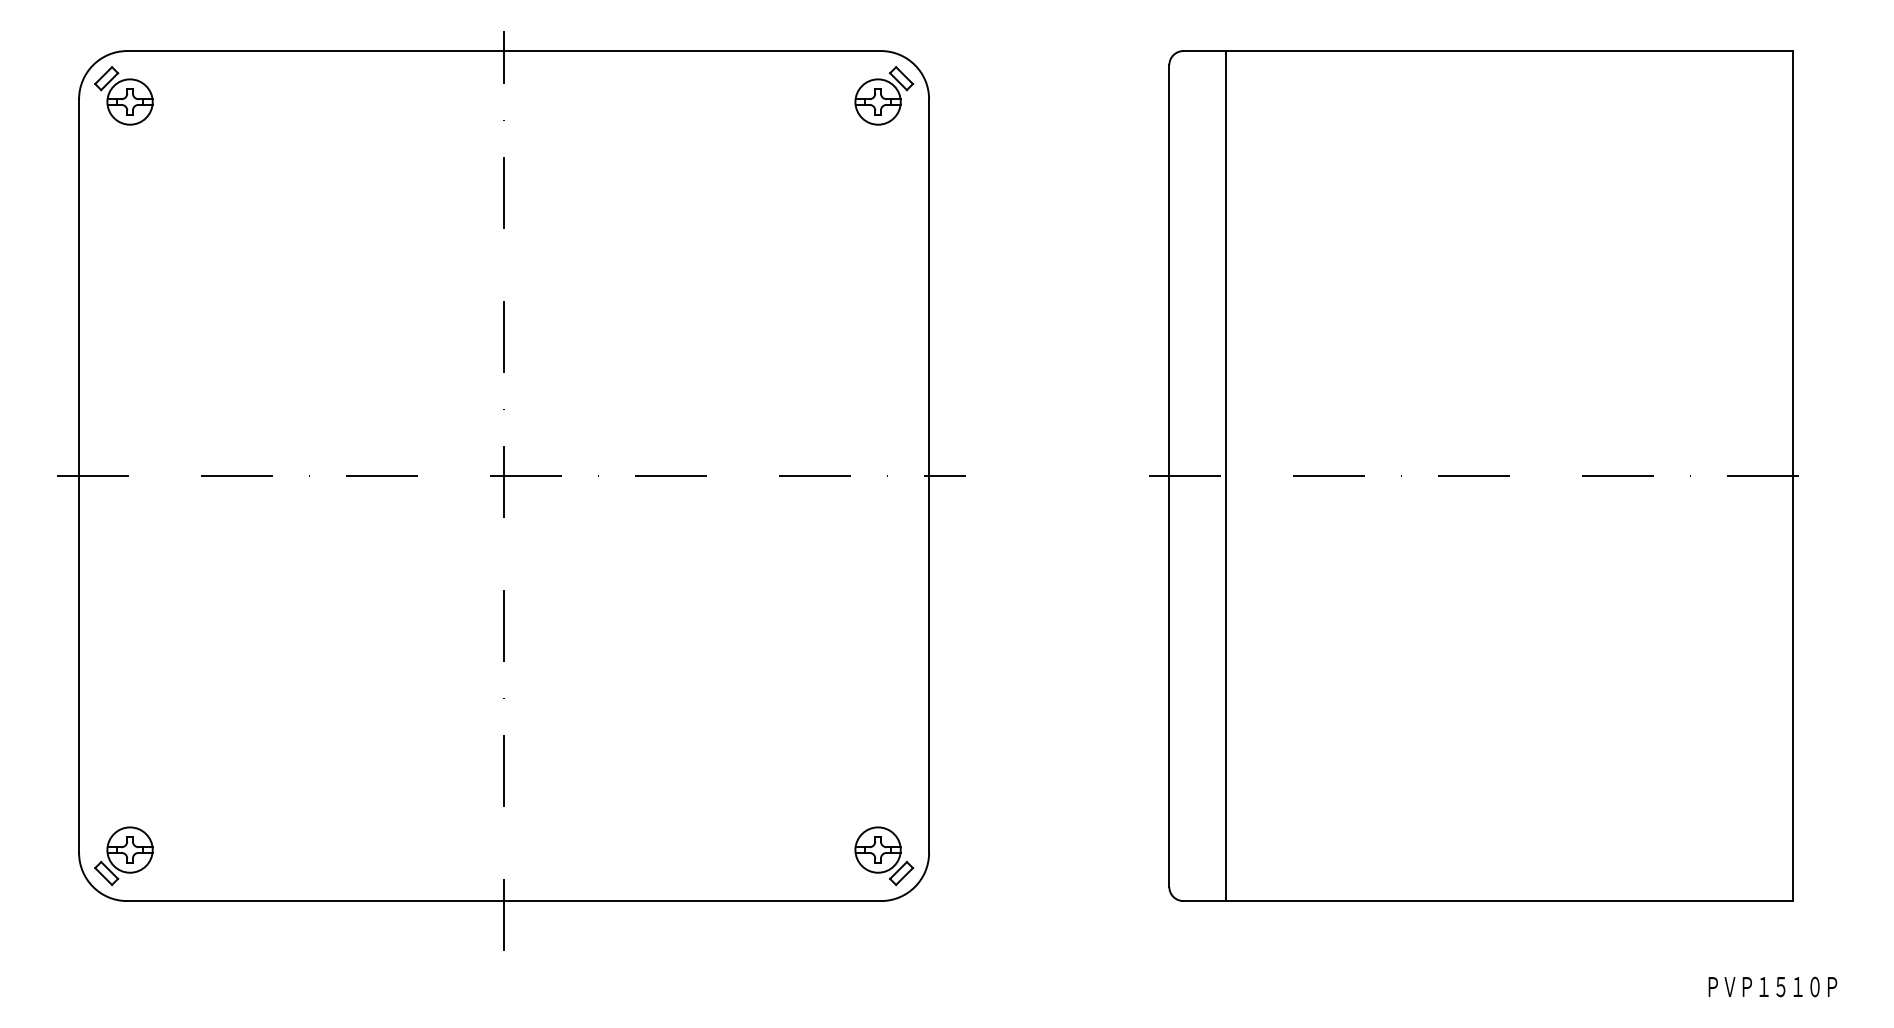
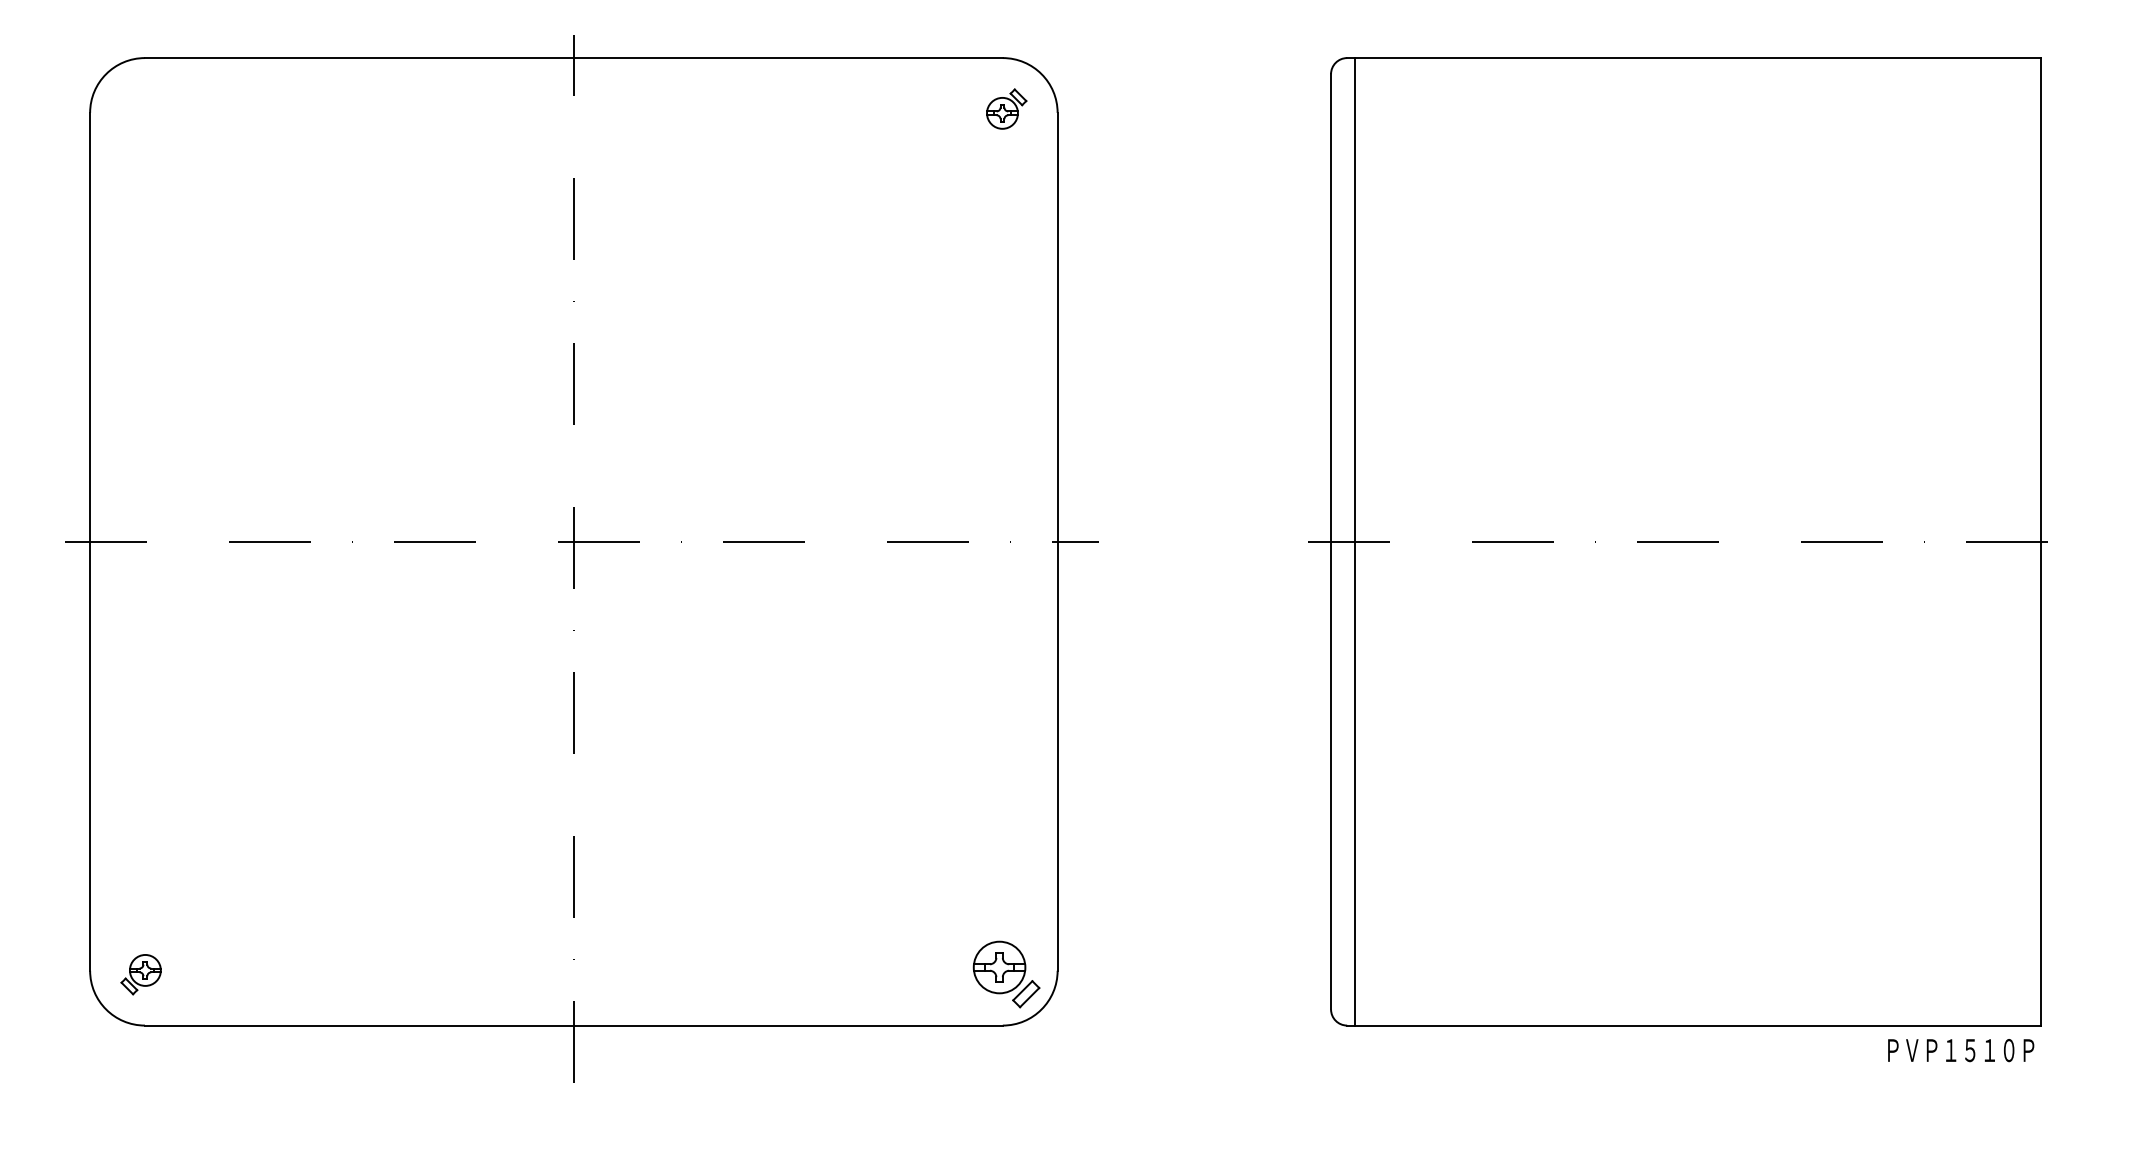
part: (123, 95) -> (140, 108), removed
part: (884, 95) -> (1006, 108), size x0.6
line: (1225, 476) -> (1354, 542), moved
part: (123, 856) -> (140, 974), size x0.6
text: (1772, 986) -> (1960, 1049), moved

